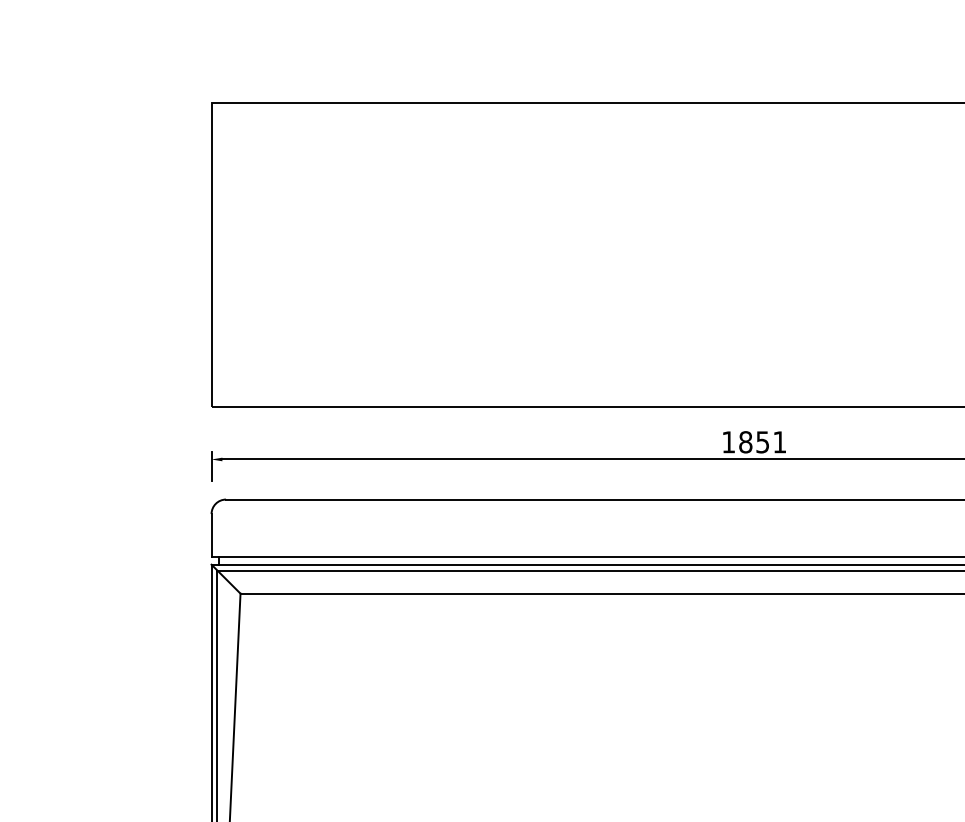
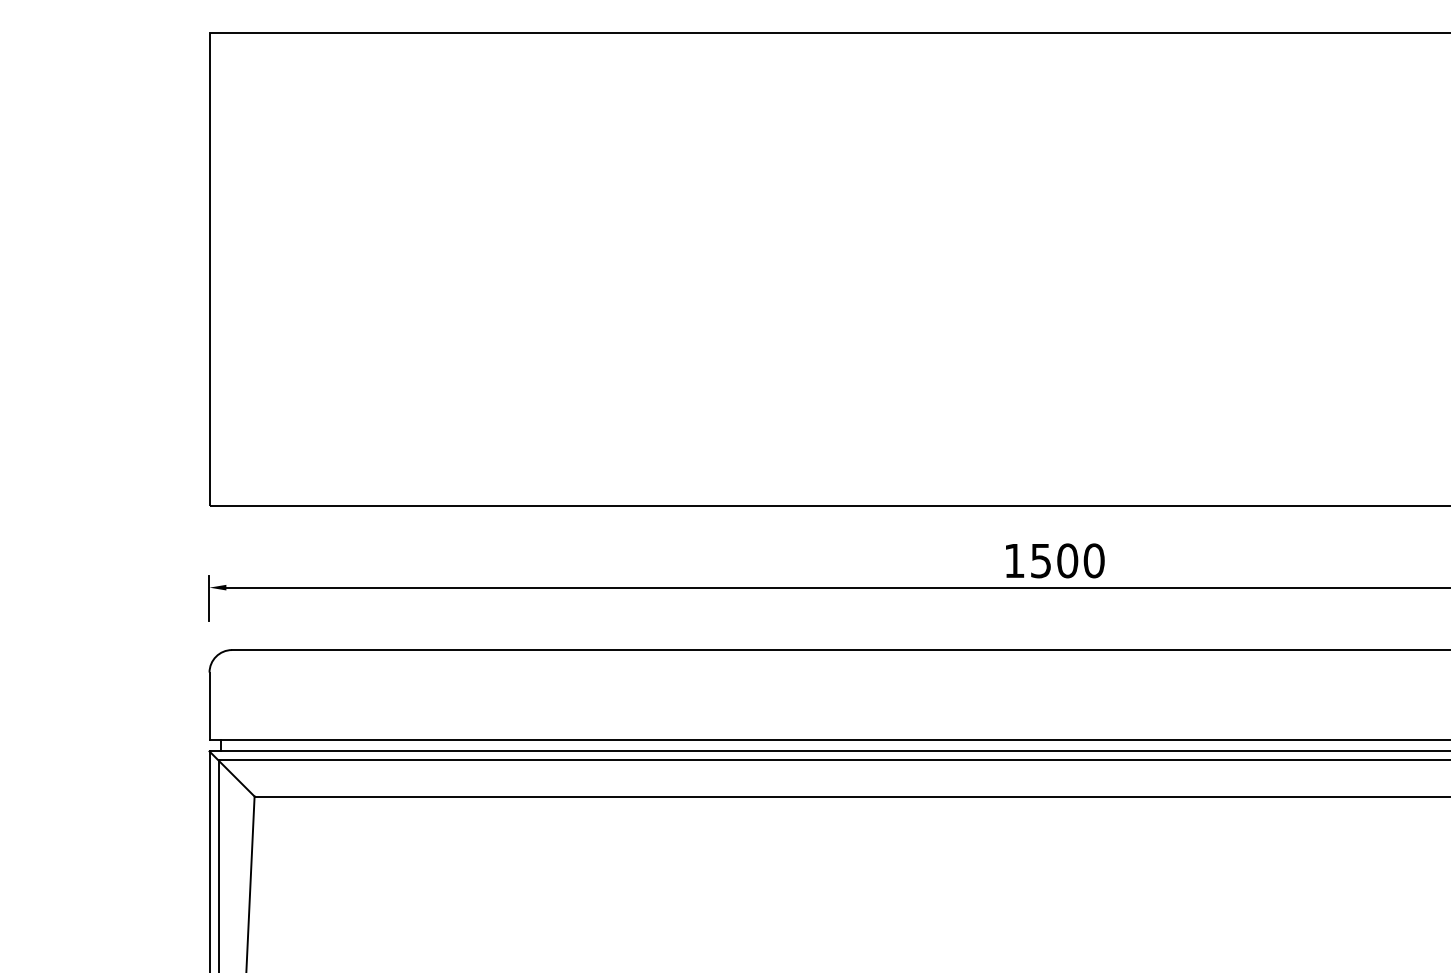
text: (762, 442) -> (1067, 561), 1851 -> 1500

